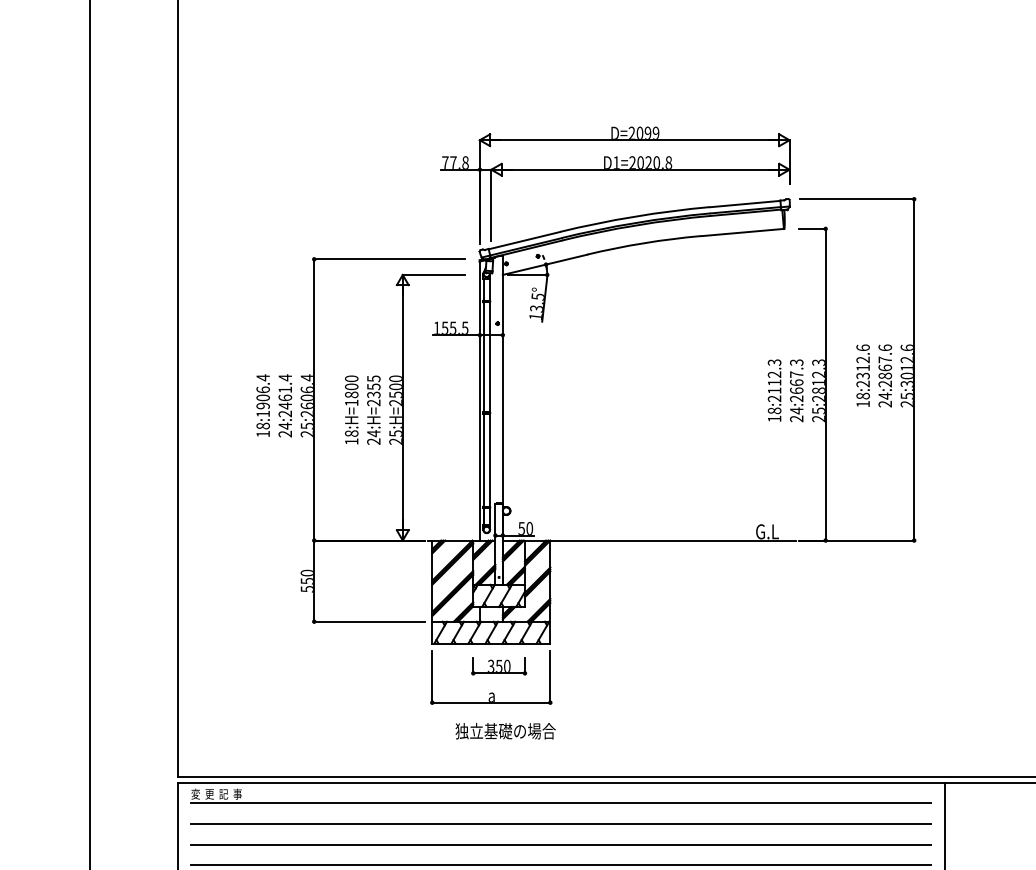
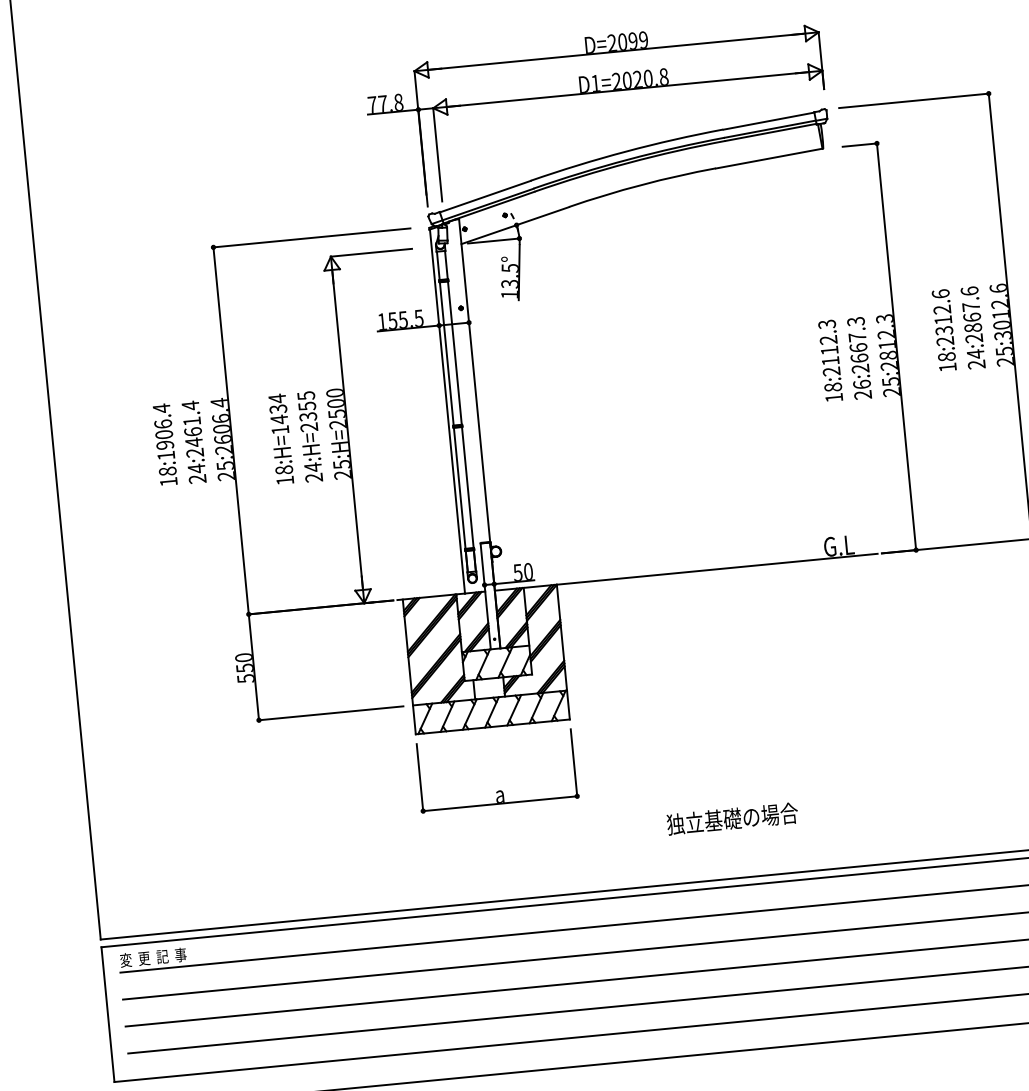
text: (351, 386) -> (278, 408), 18:H=1800 -> 18:H=1434
text: (796, 410) -> (861, 384), 24:2667.3 -> 26:2667.3
part: (498, 666) -> (505, 755), removed
text: (505, 731) -> (732, 819), moved

